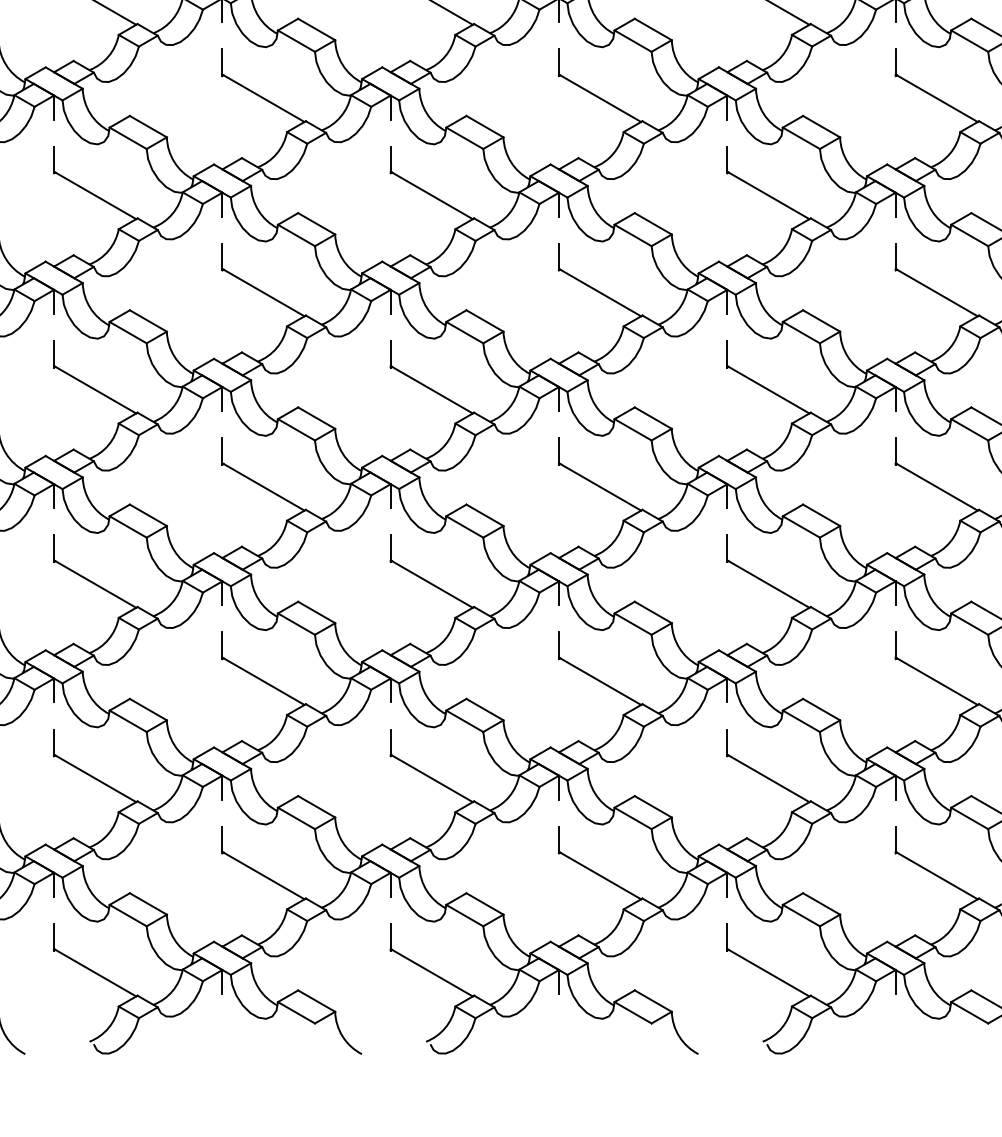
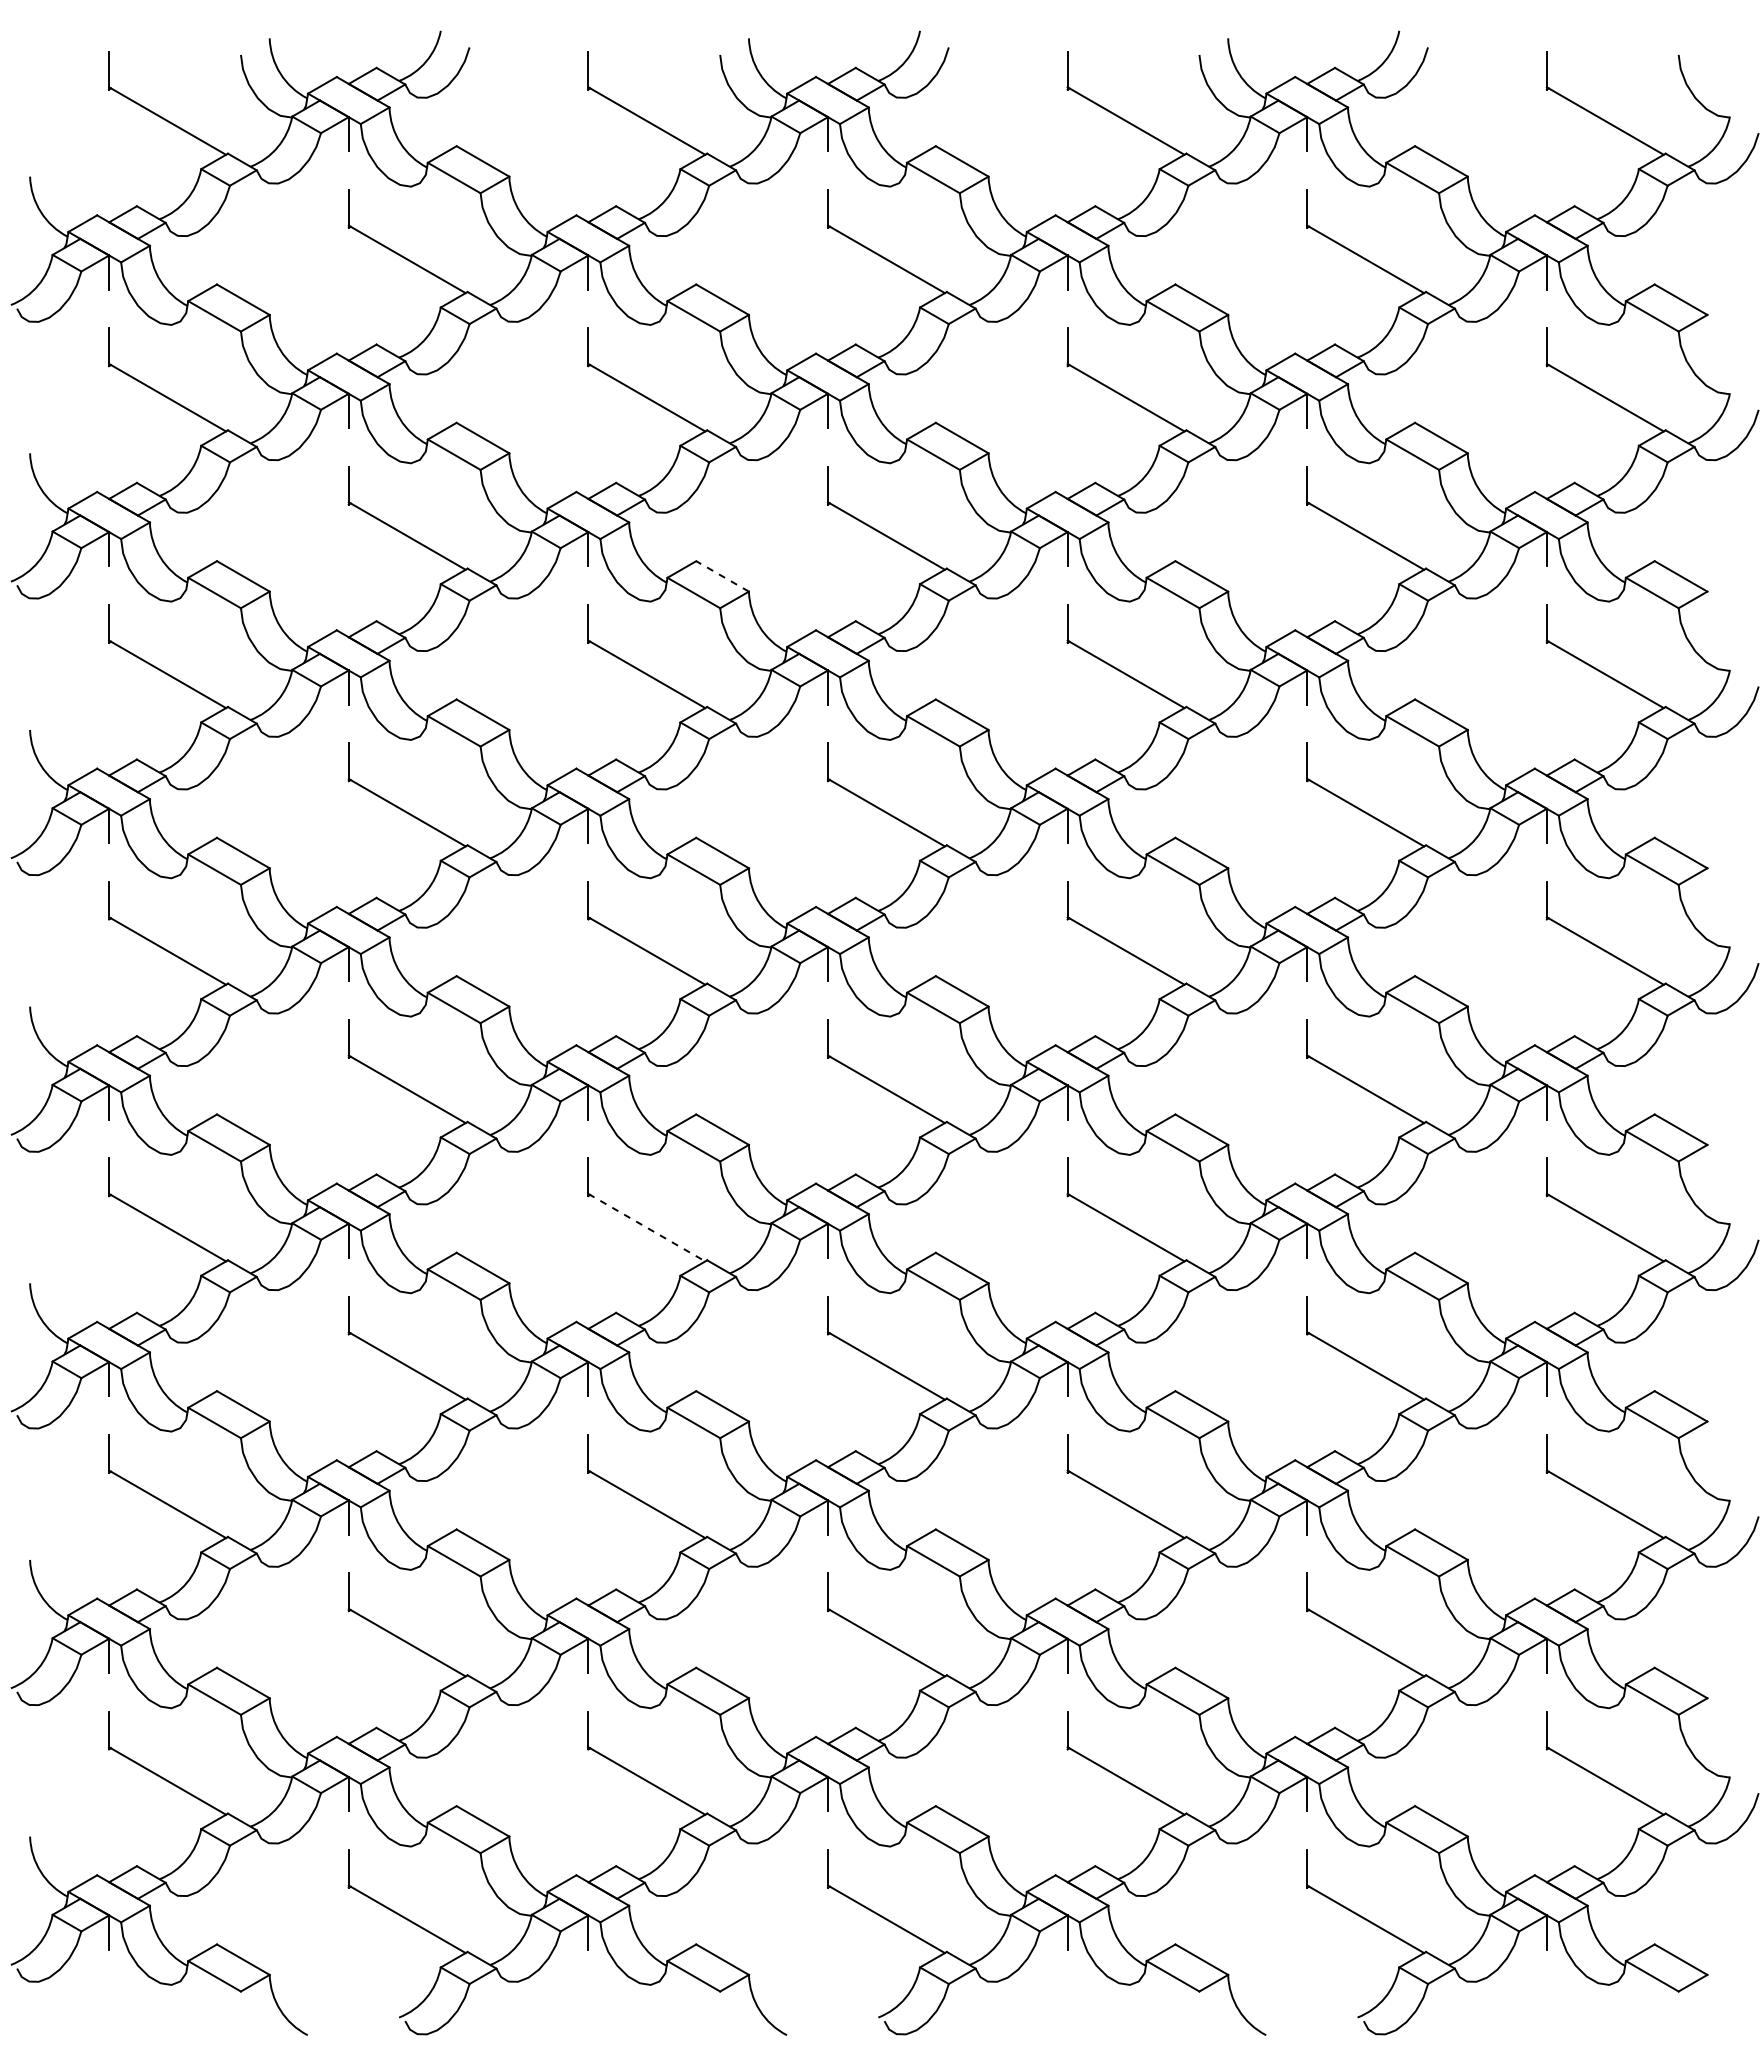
line: (316, 29) -> (722, 576), solid -> dashed
line: (263, 486) -> (646, 1227), solid -> dashed

